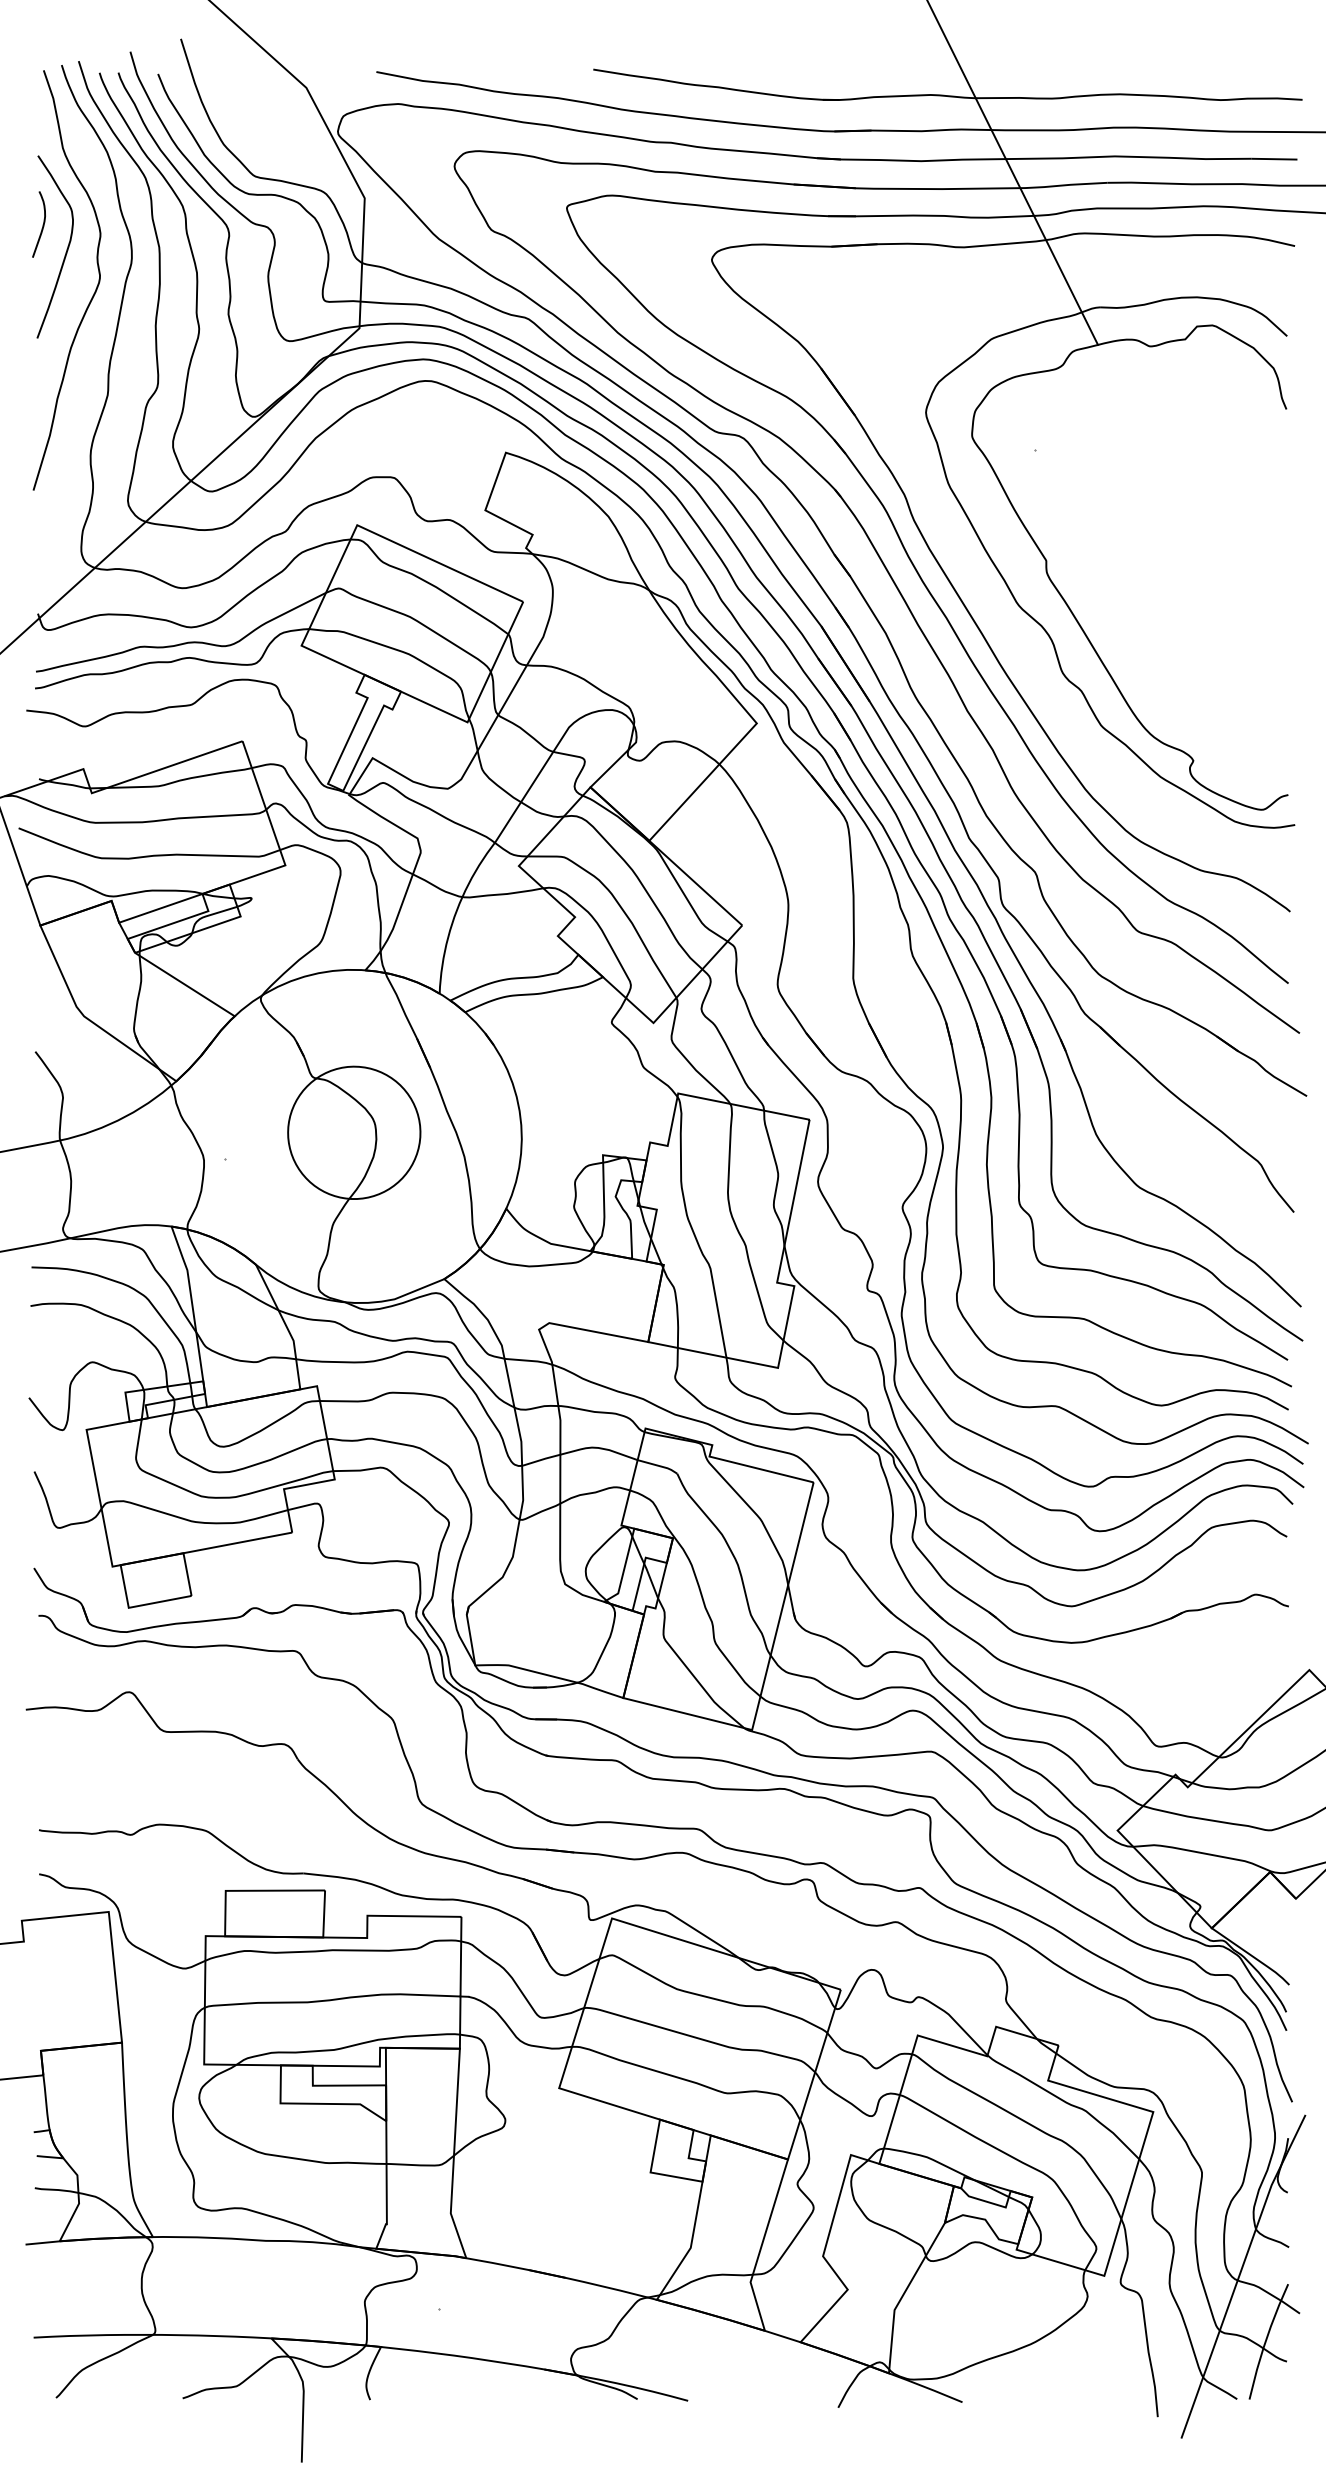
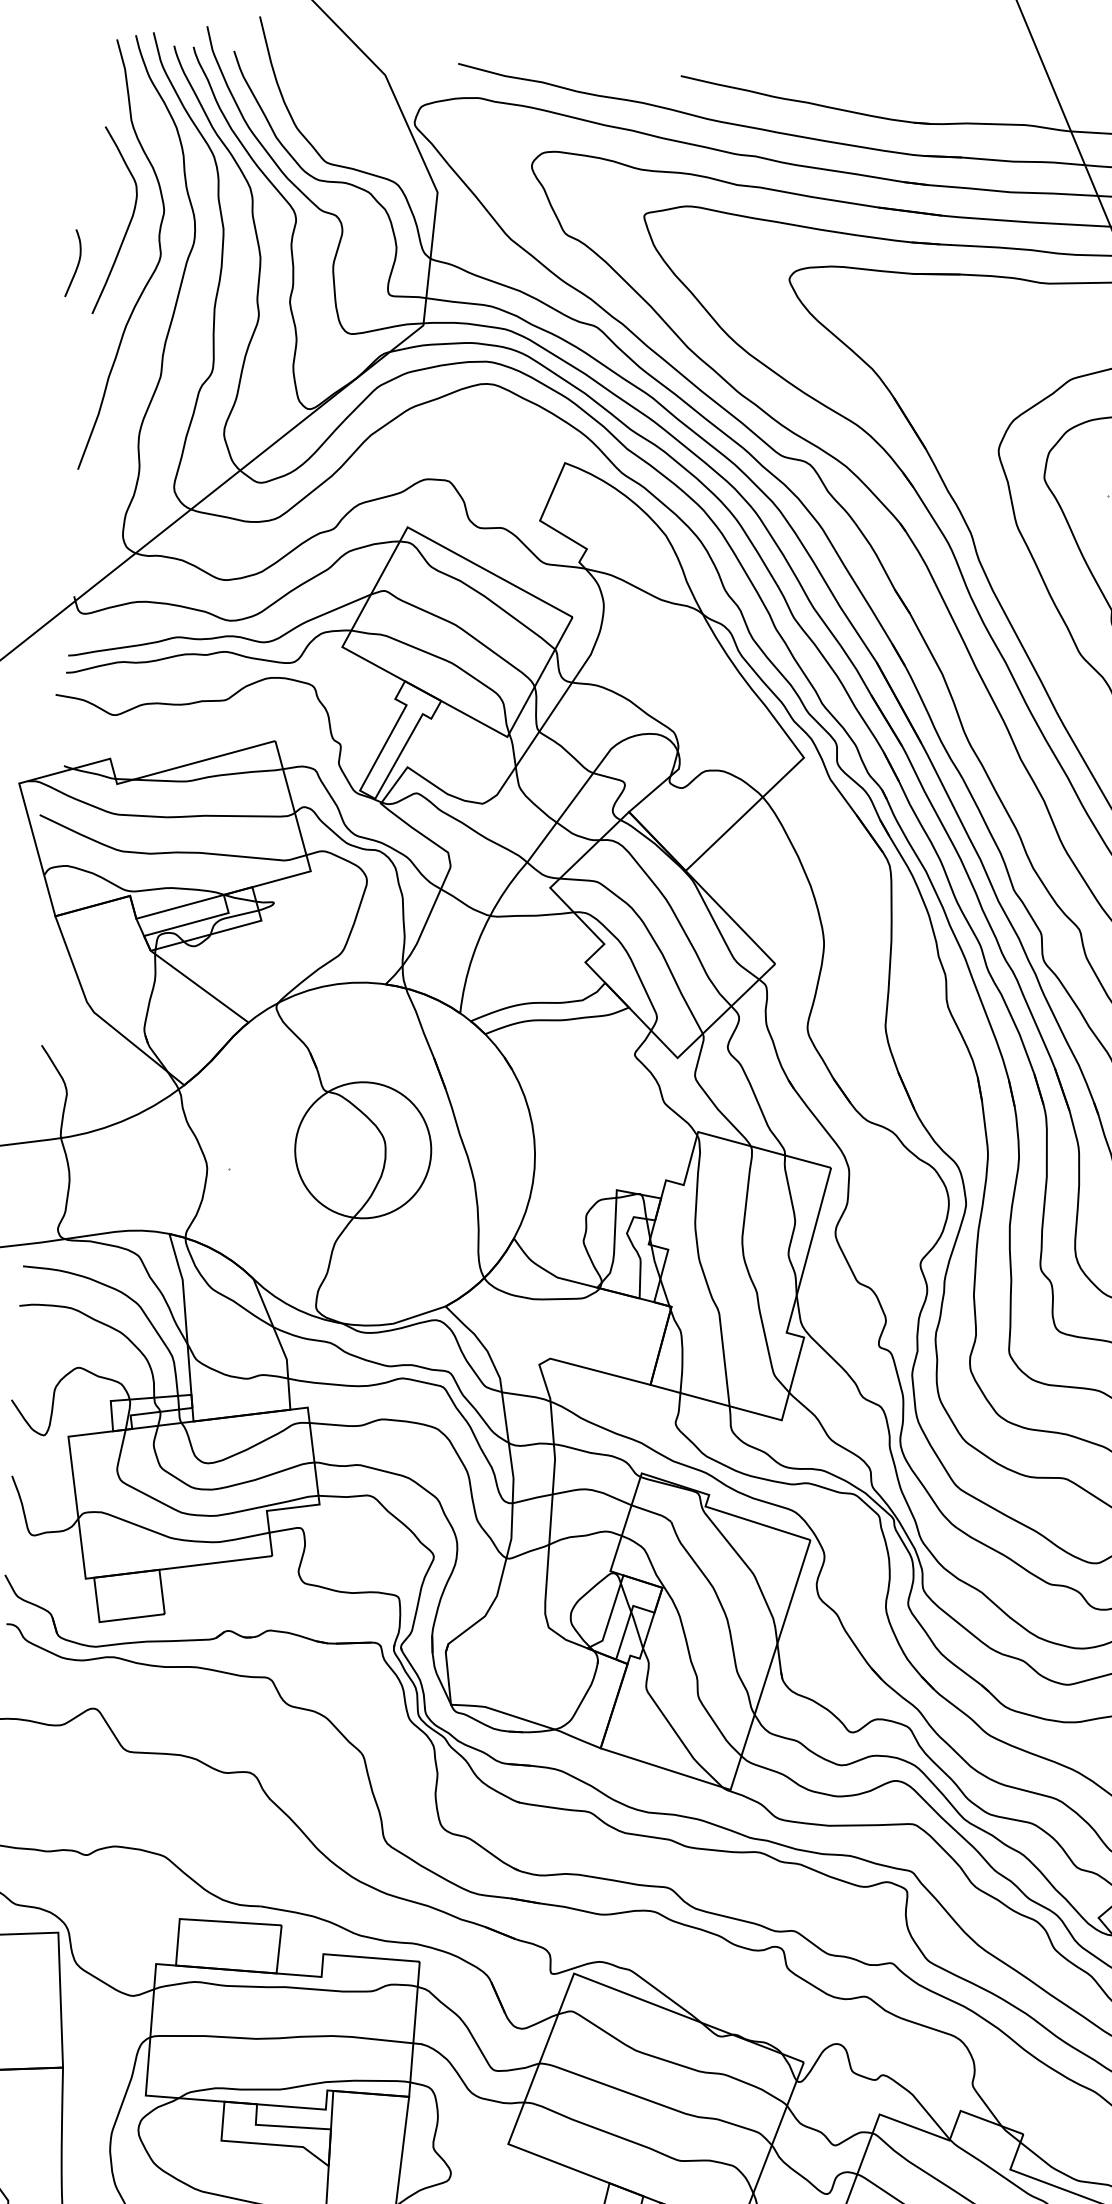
curve: (42, 224) -> (77, 263), moved

